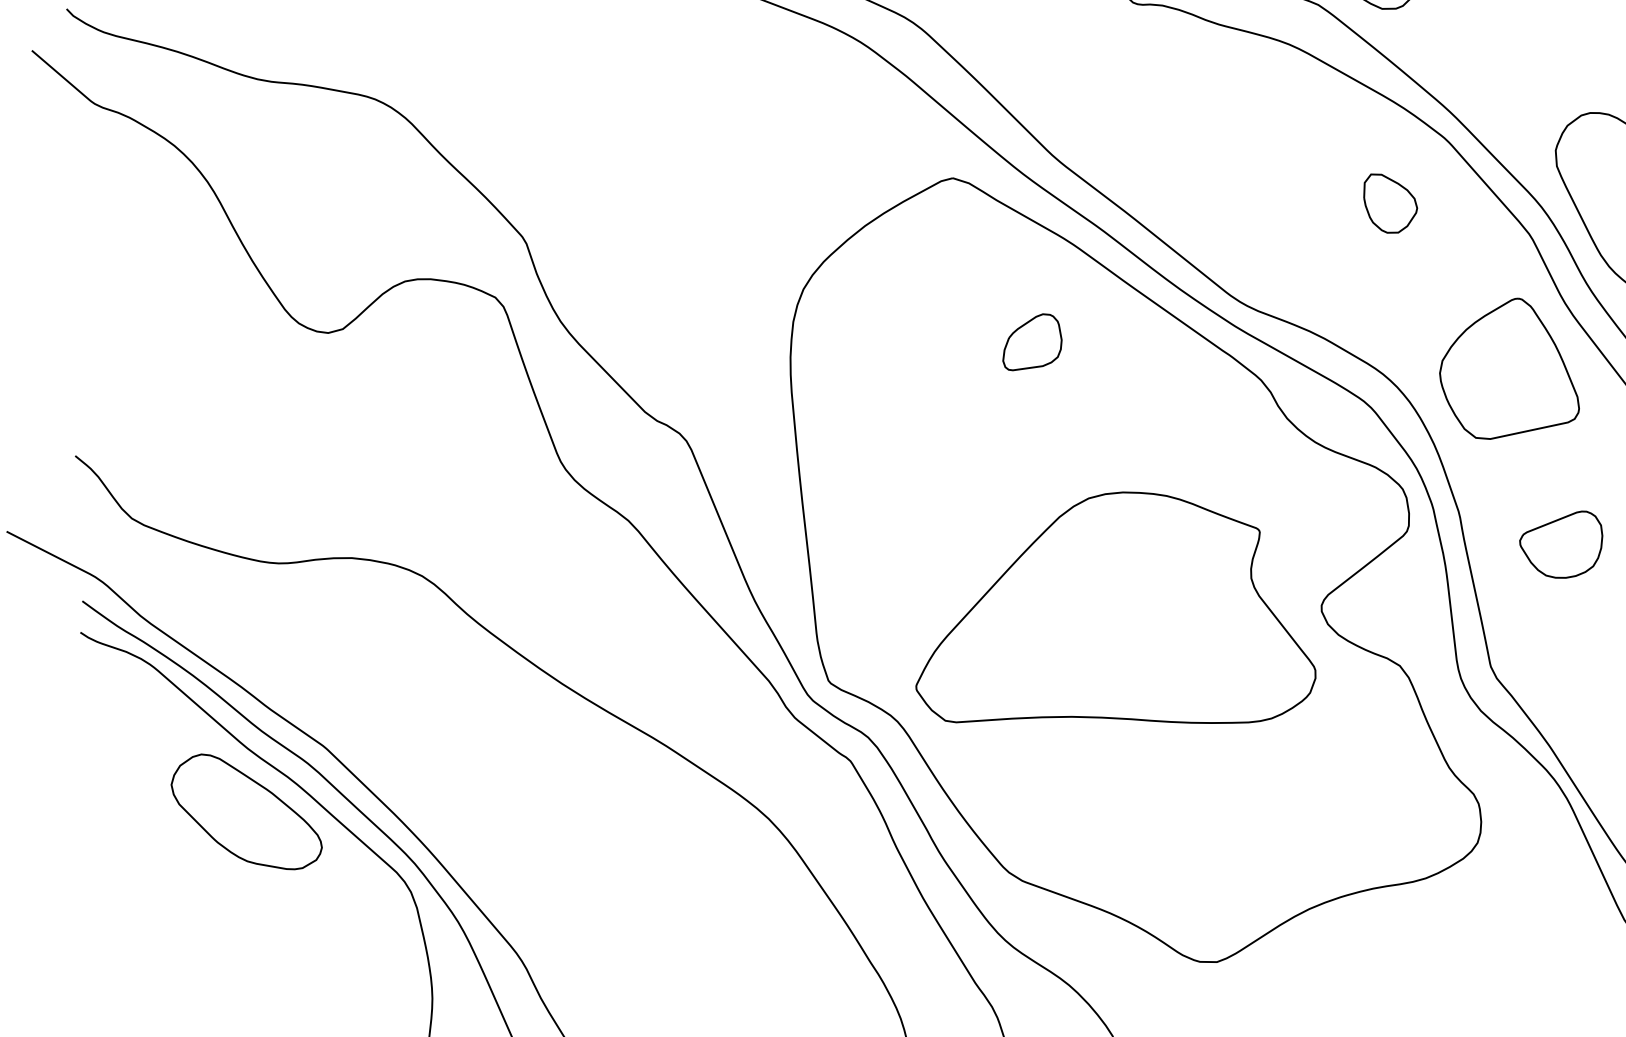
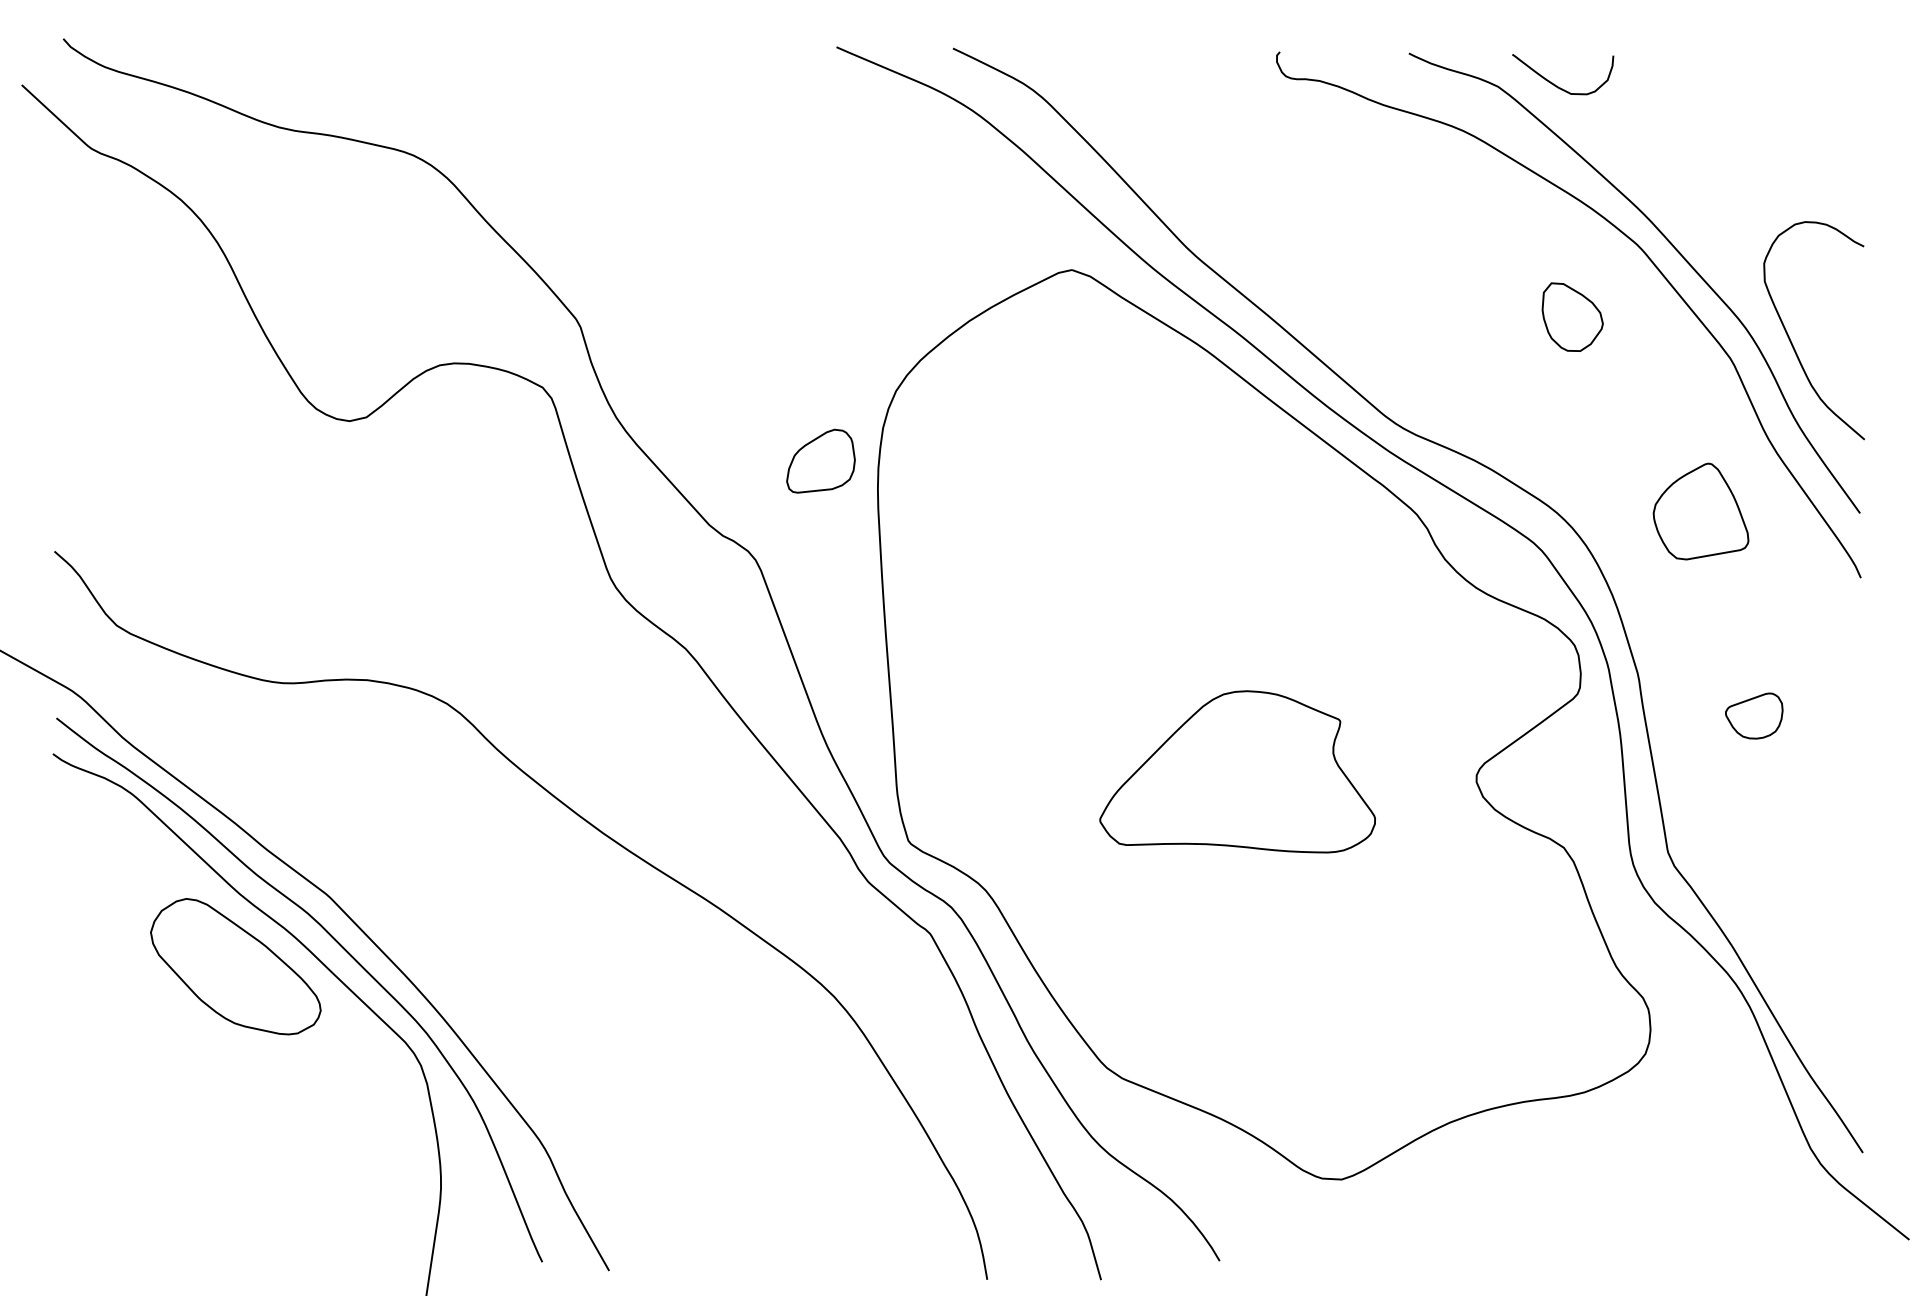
part: (1031, 341) -> (820, 460), moved
part: (1508, 368) -> (1700, 511), size x0.6
part: (1561, 544) -> (1754, 715), size x0.6
part: (1113, 609) -> (1237, 771), size x0.6

